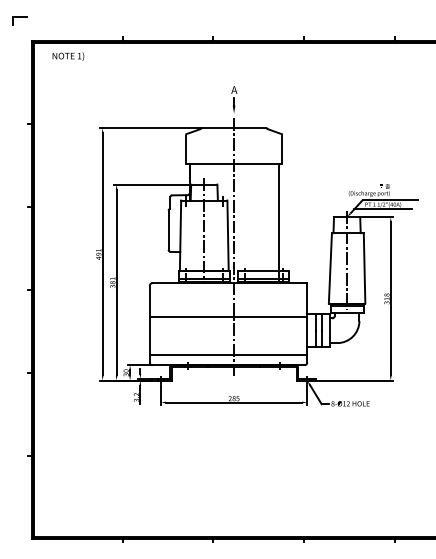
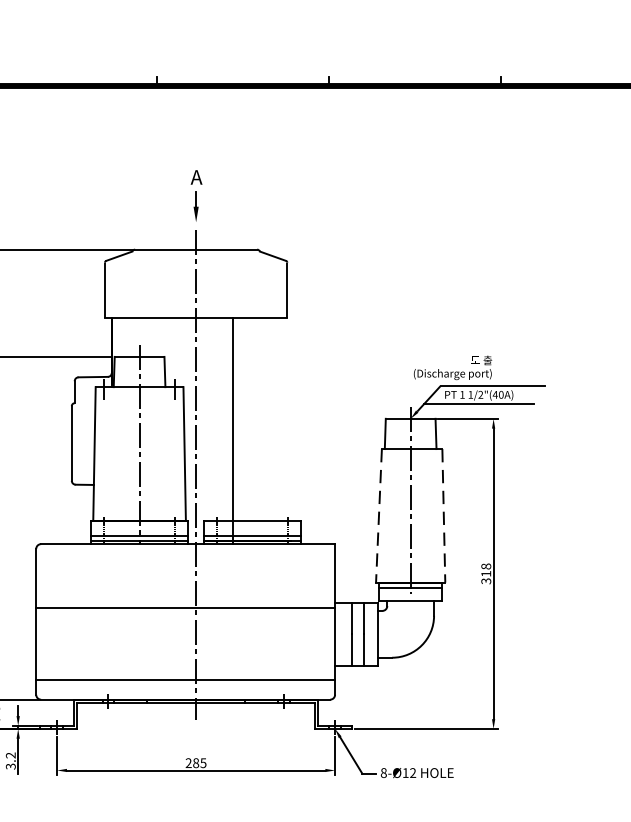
line: (278, 223) -> (232, 430), moved
line: (330, 268) -> (379, 516), solid -> dashed
line: (364, 268) -> (443, 516), solid -> dashed

